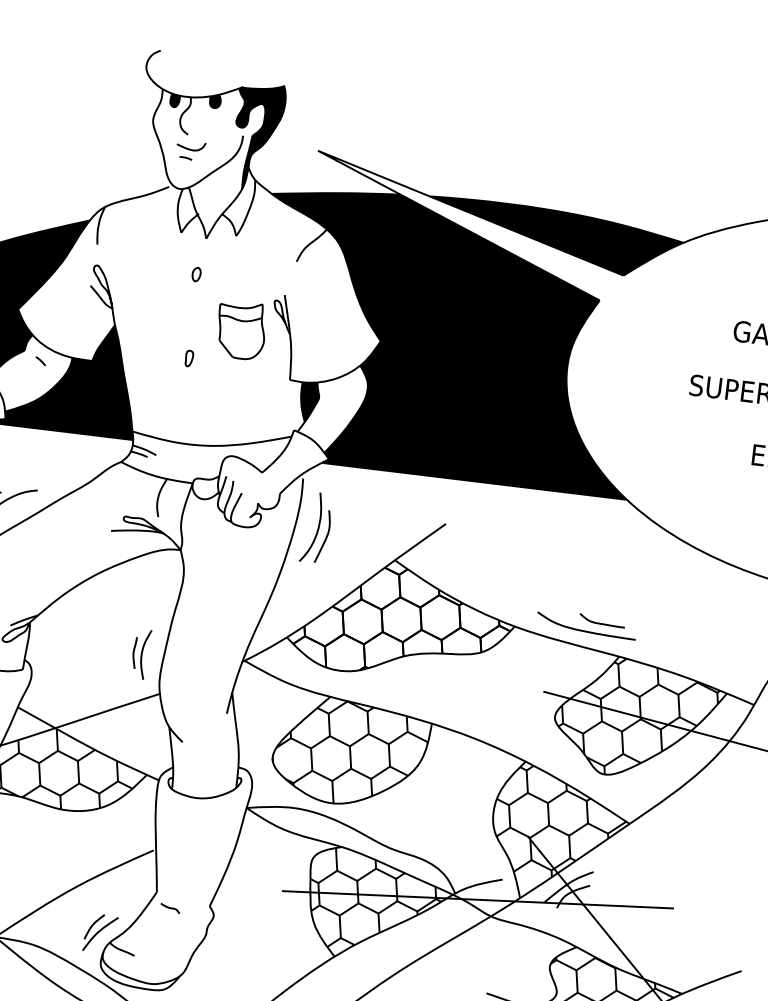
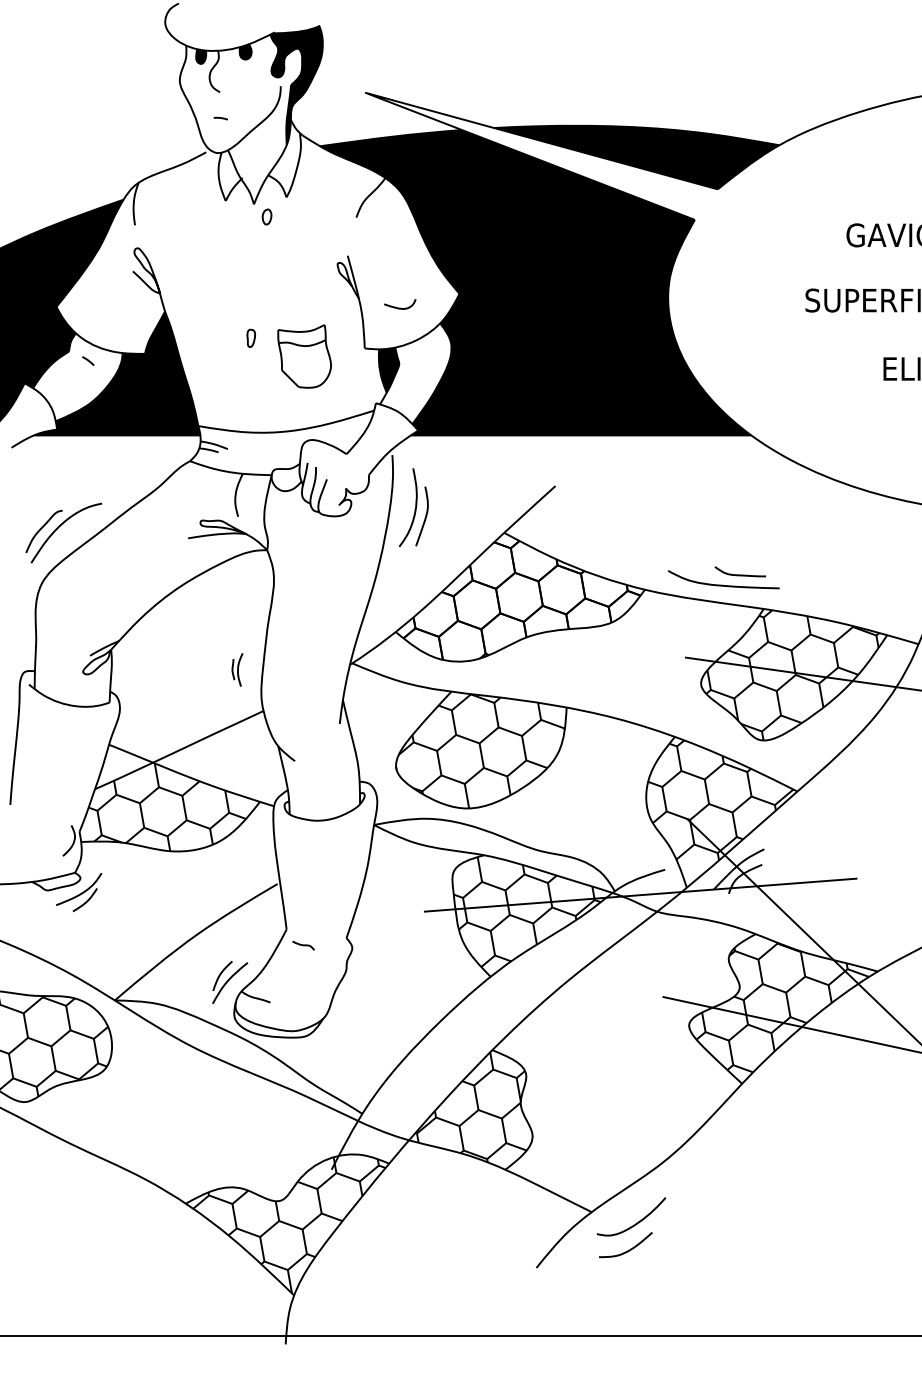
curve: (191, 148) -> (400, 307), moved
part: (196, 274) -> (266, 216), moved
part: (241, 330) -> (304, 356), moved
part: (141, 653) -> (237, 669), size x0.6

